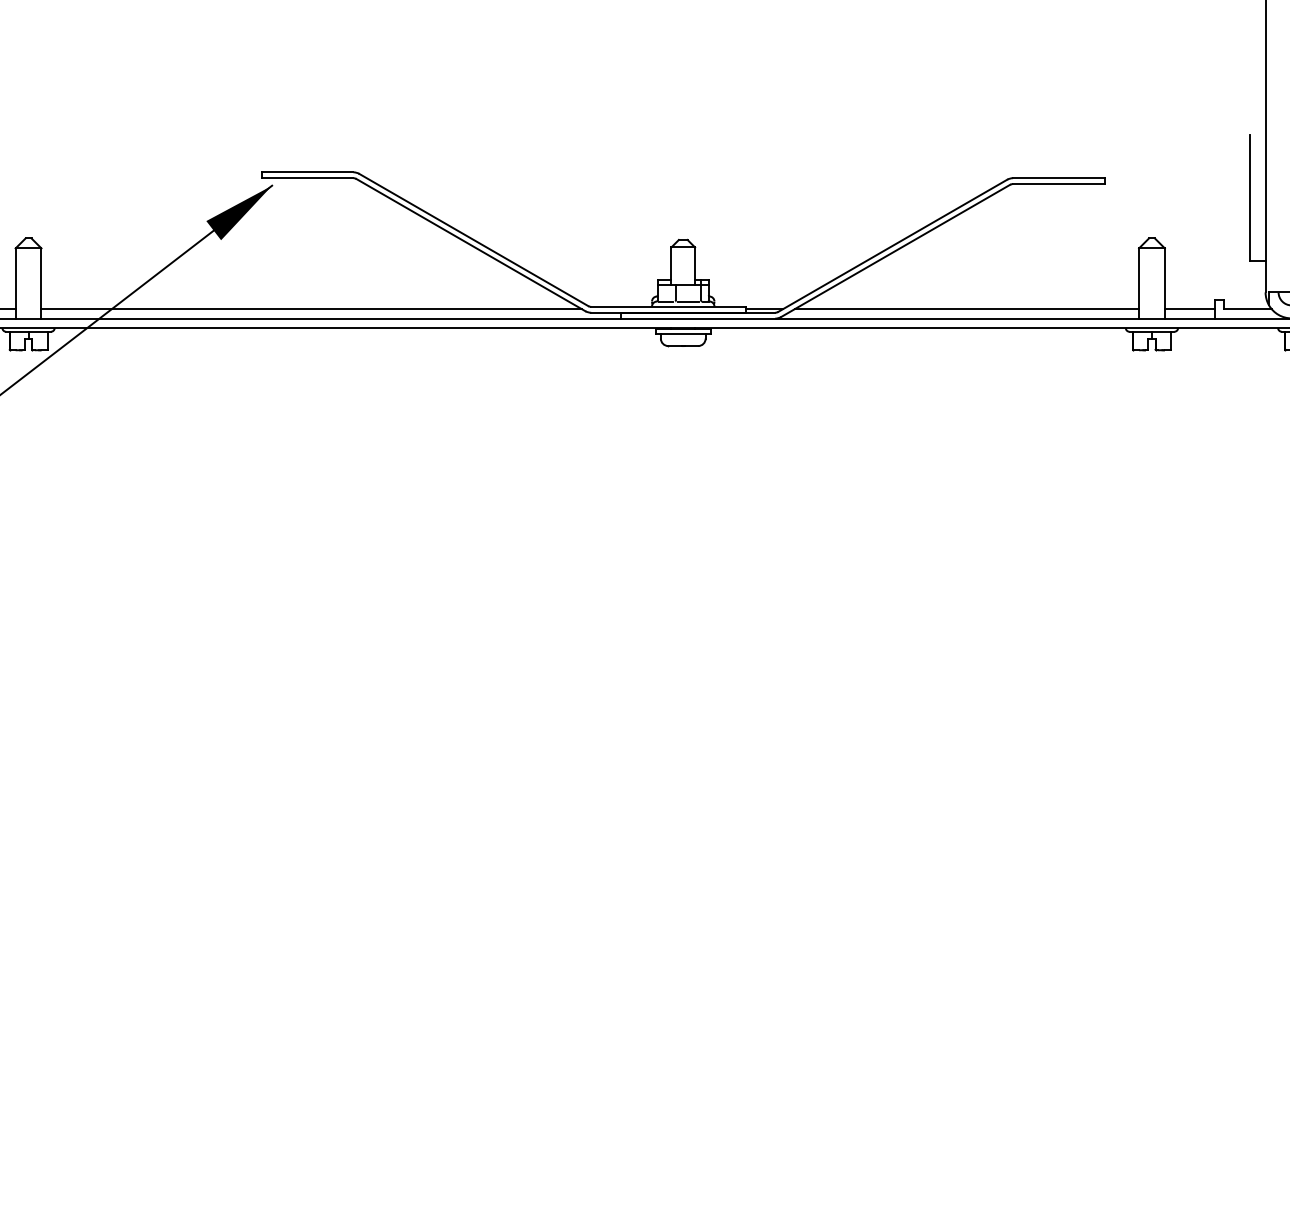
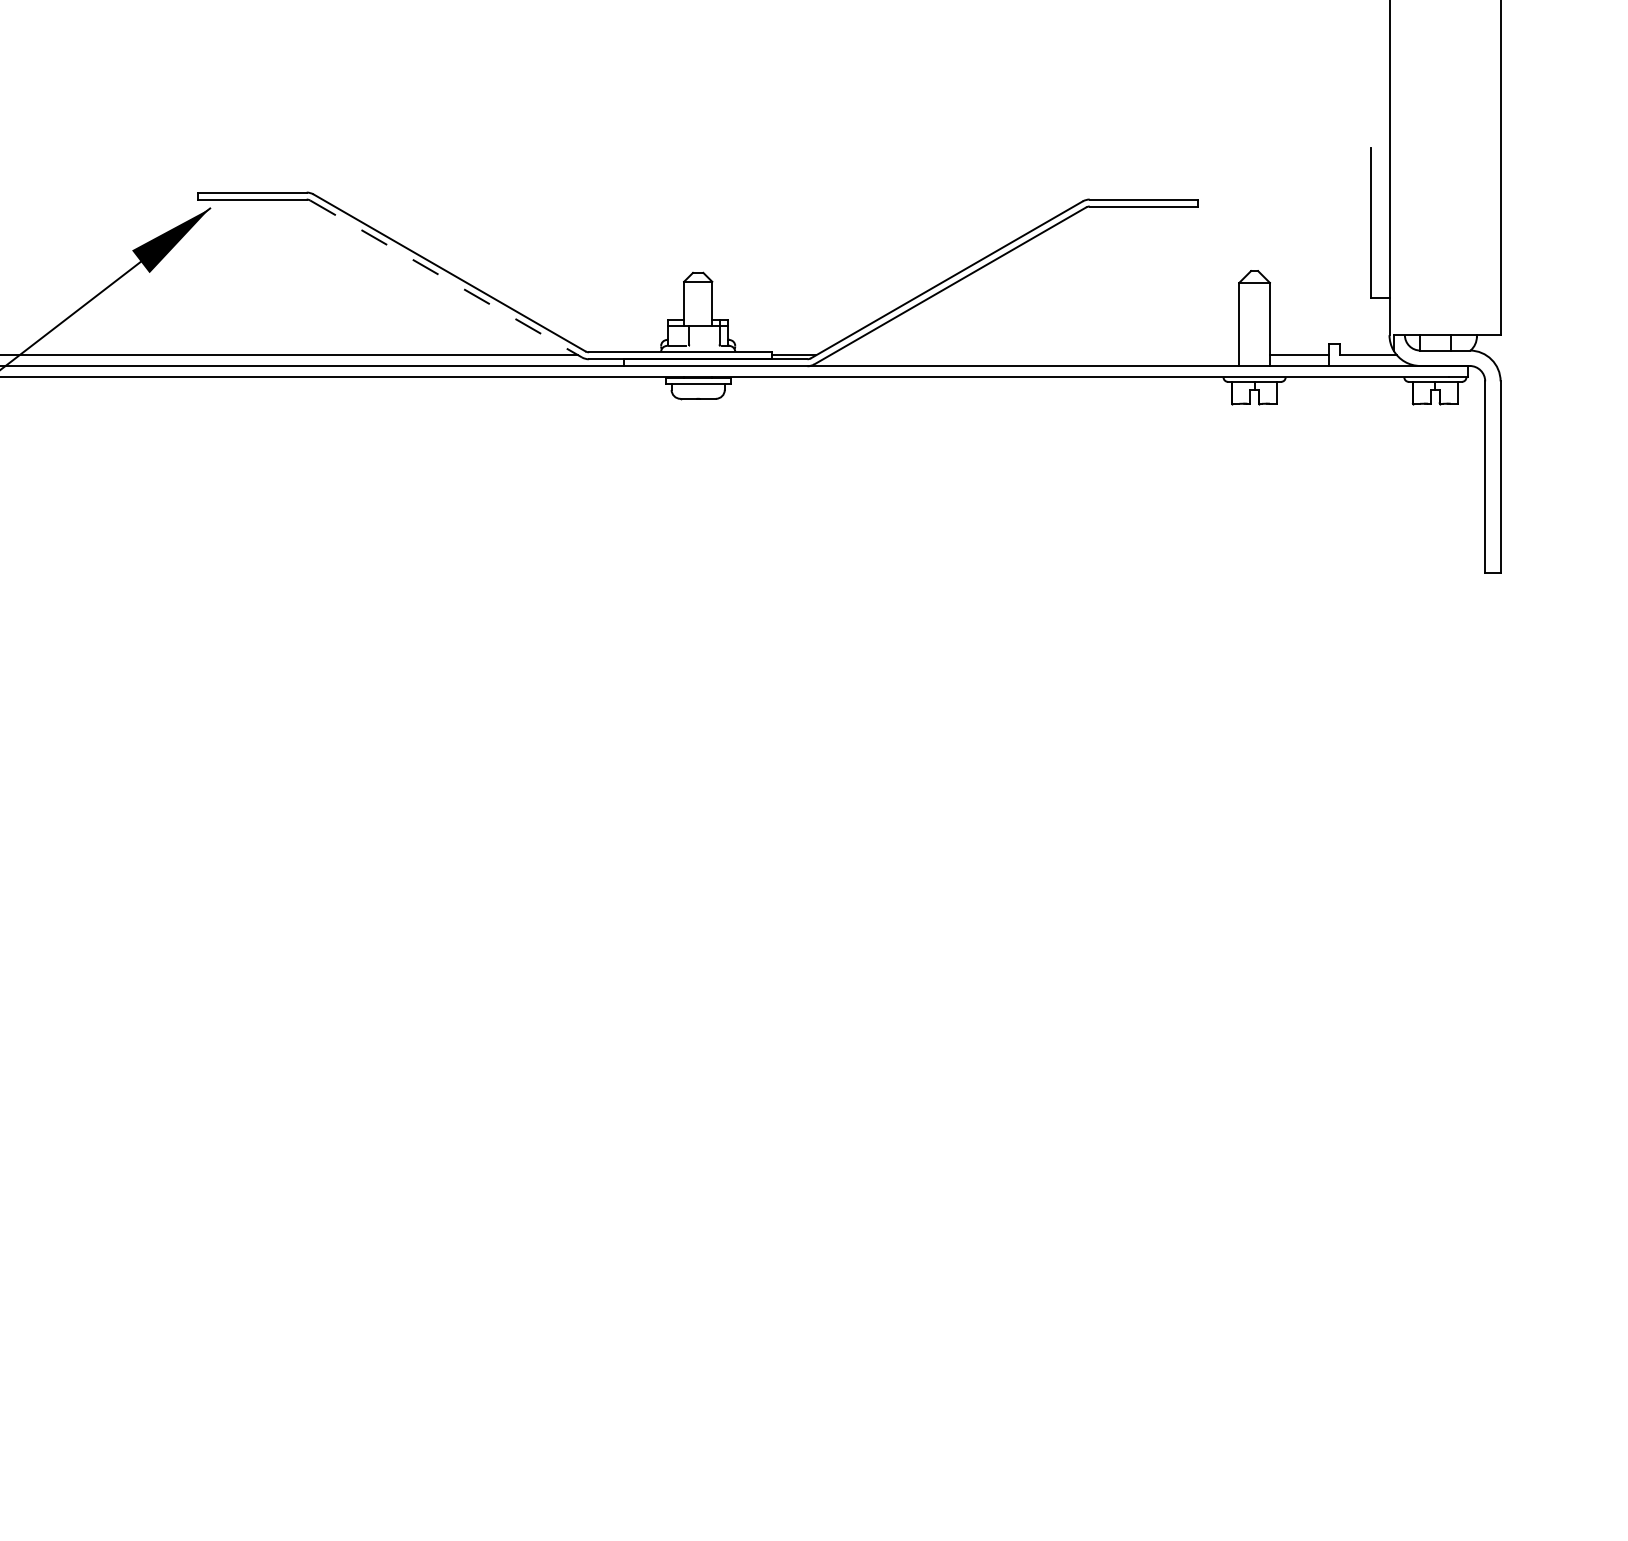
line: (471, 244) -> (446, 278), solid -> dashed
line: (688, 301) -> (704, 345), removed
line: (966, 309) -> (1034, 355), removed

